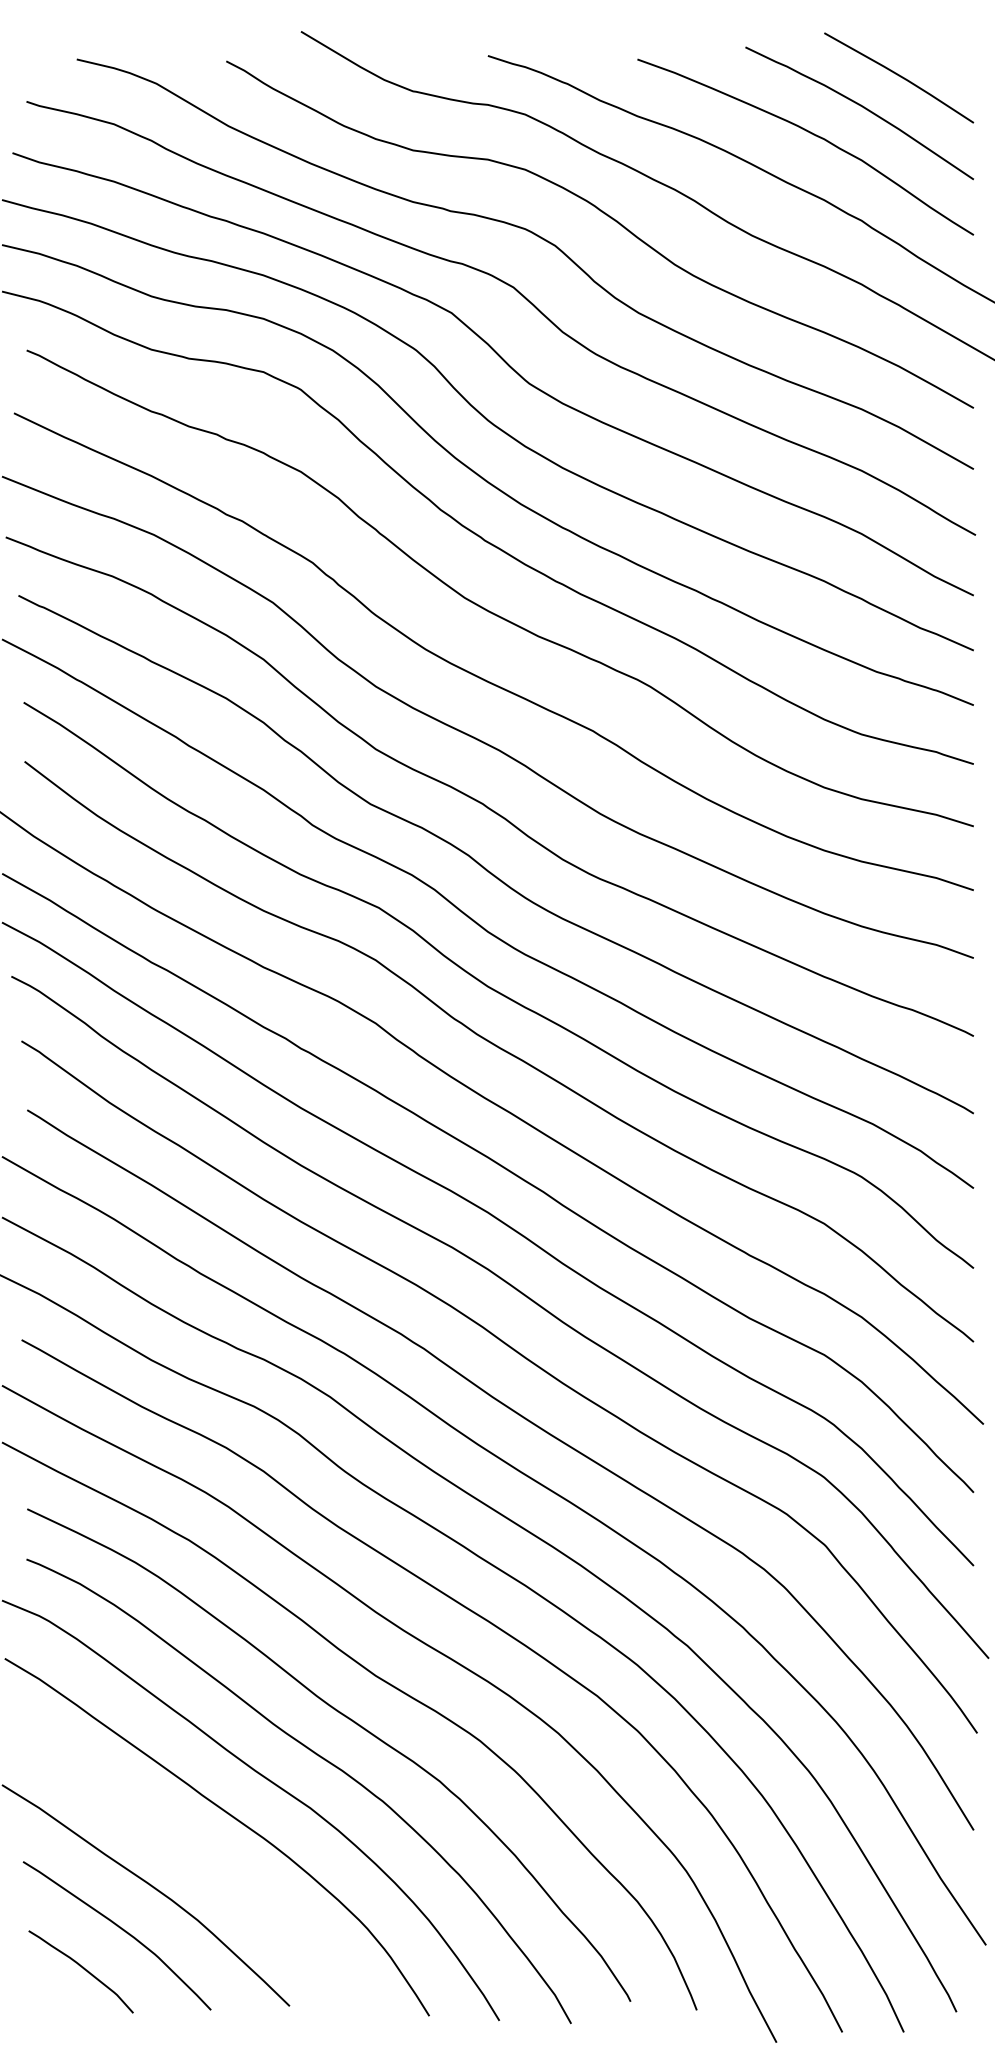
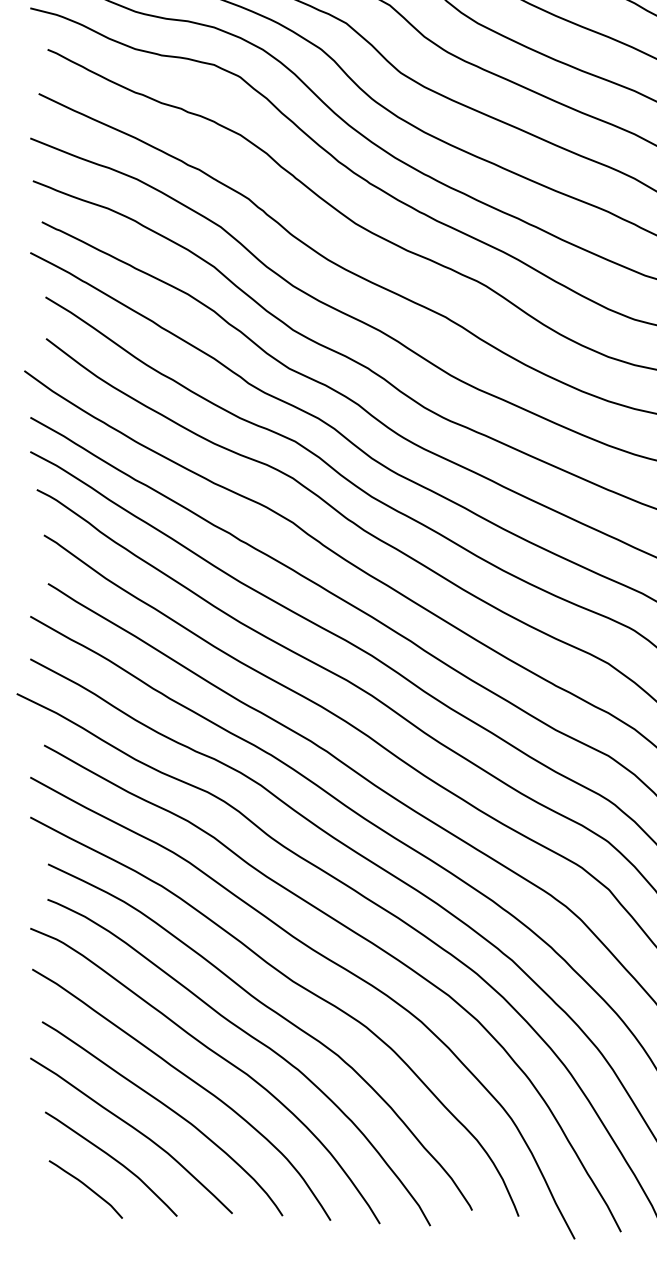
curve: (199, 1857) -> (169, 1109), added

